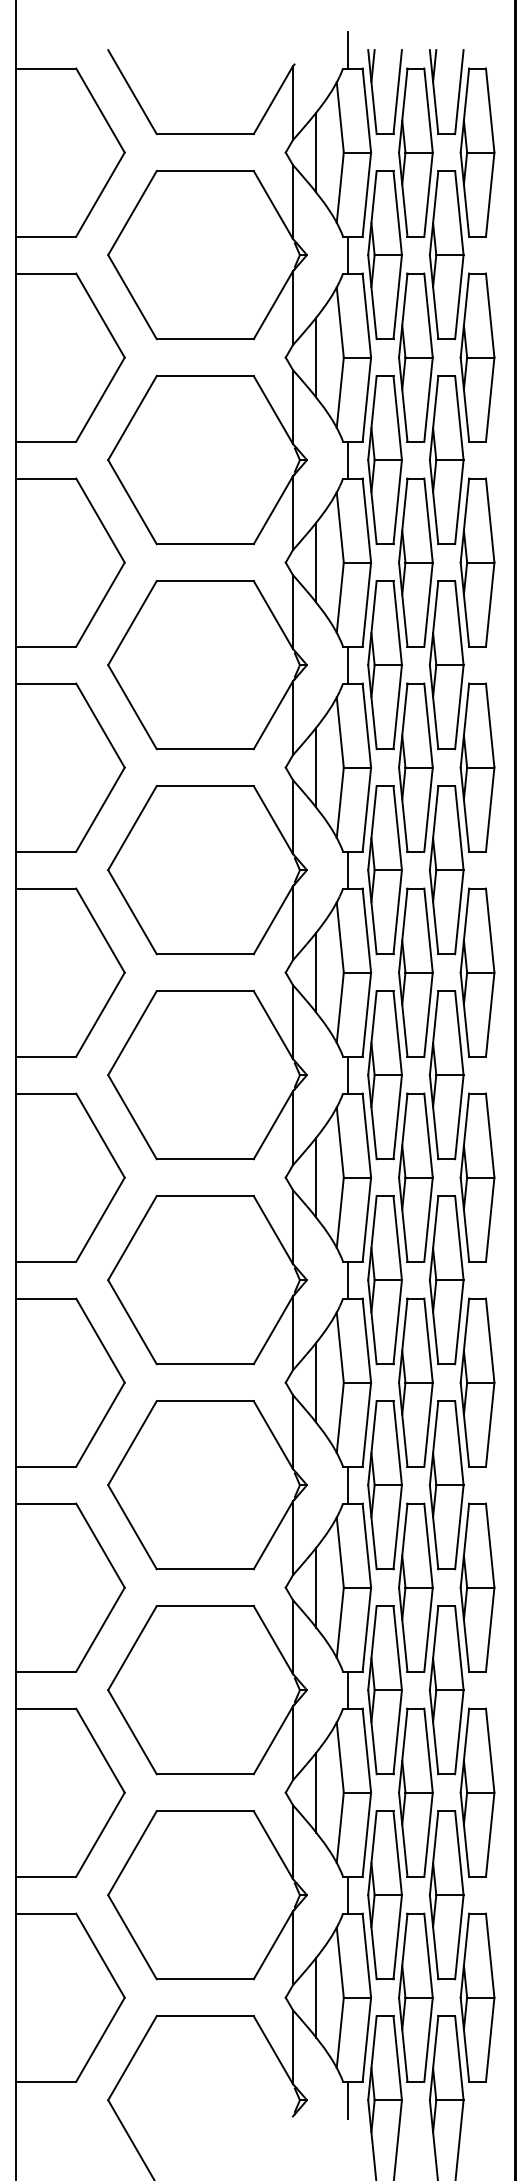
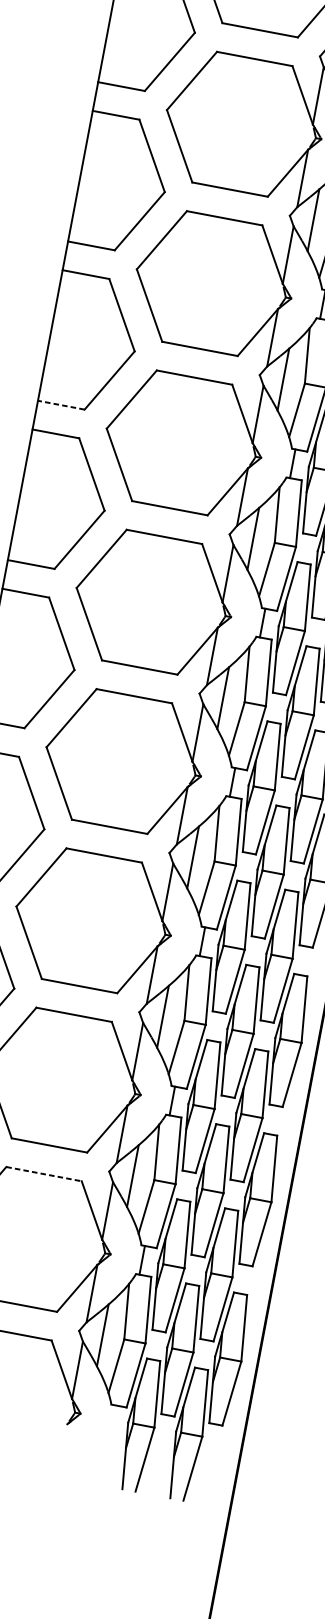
line: (45, 851) -> (60, 404), solid -> dashed
line: (205, 1811) -> (44, 1174), solid -> dashed
line: (347, 2099) -> (112, 1419), removed

